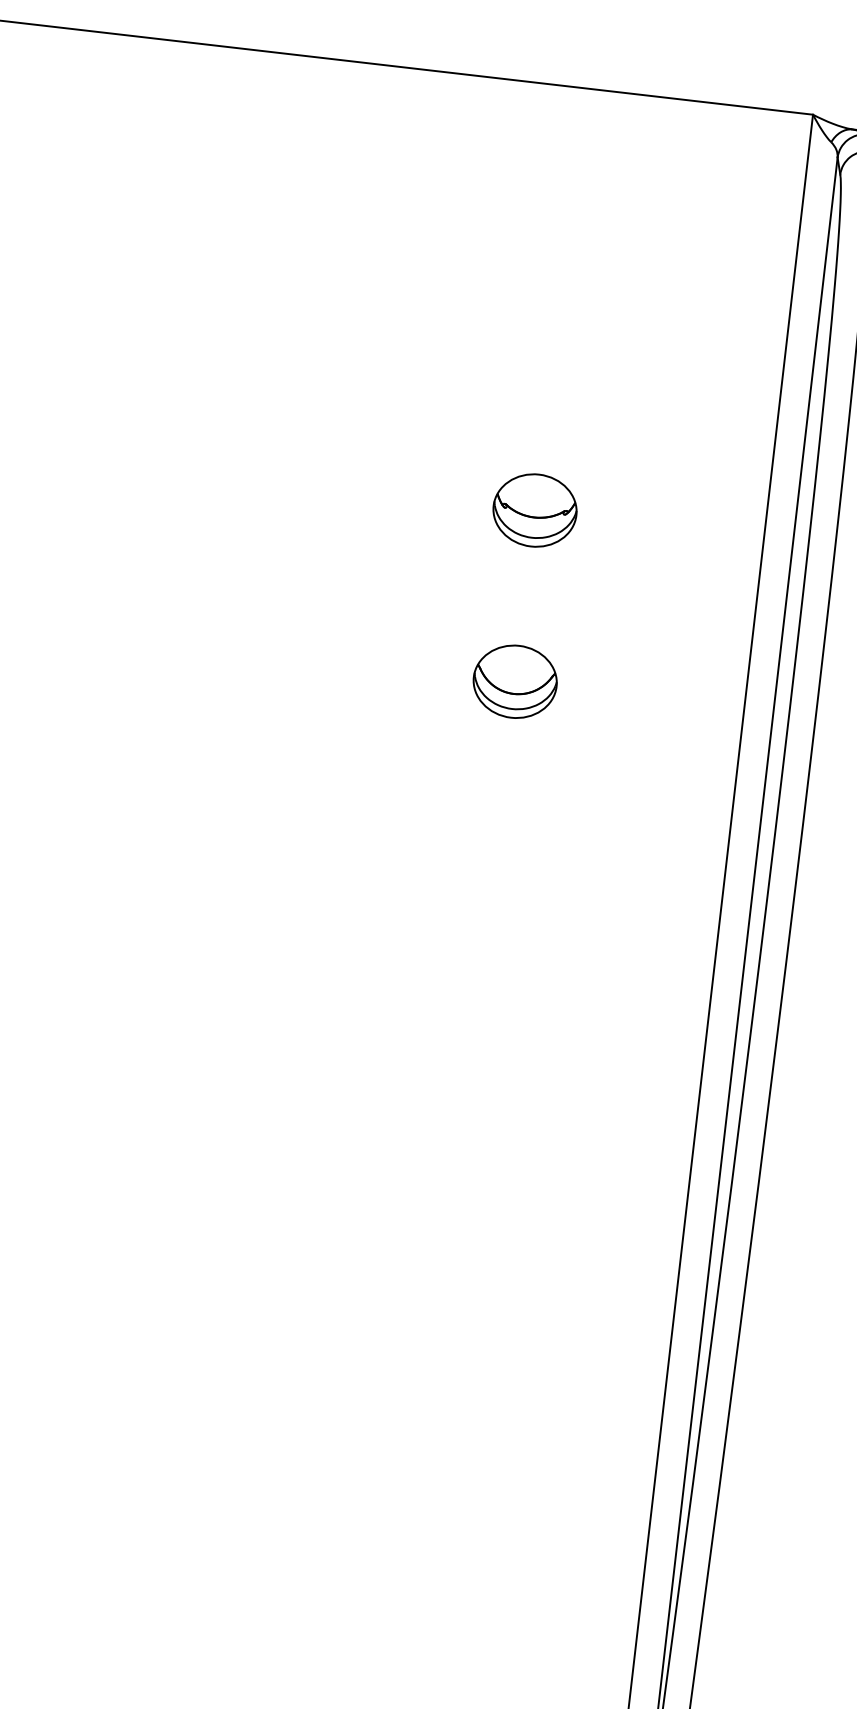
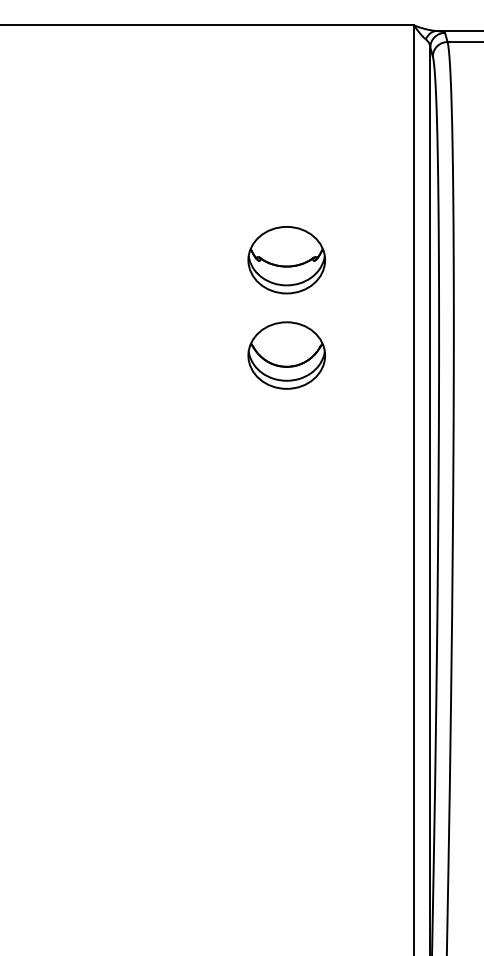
part: (534, 510) -> (286, 260), size x1.67
part: (514, 681) -> (286, 355), size x1.67

